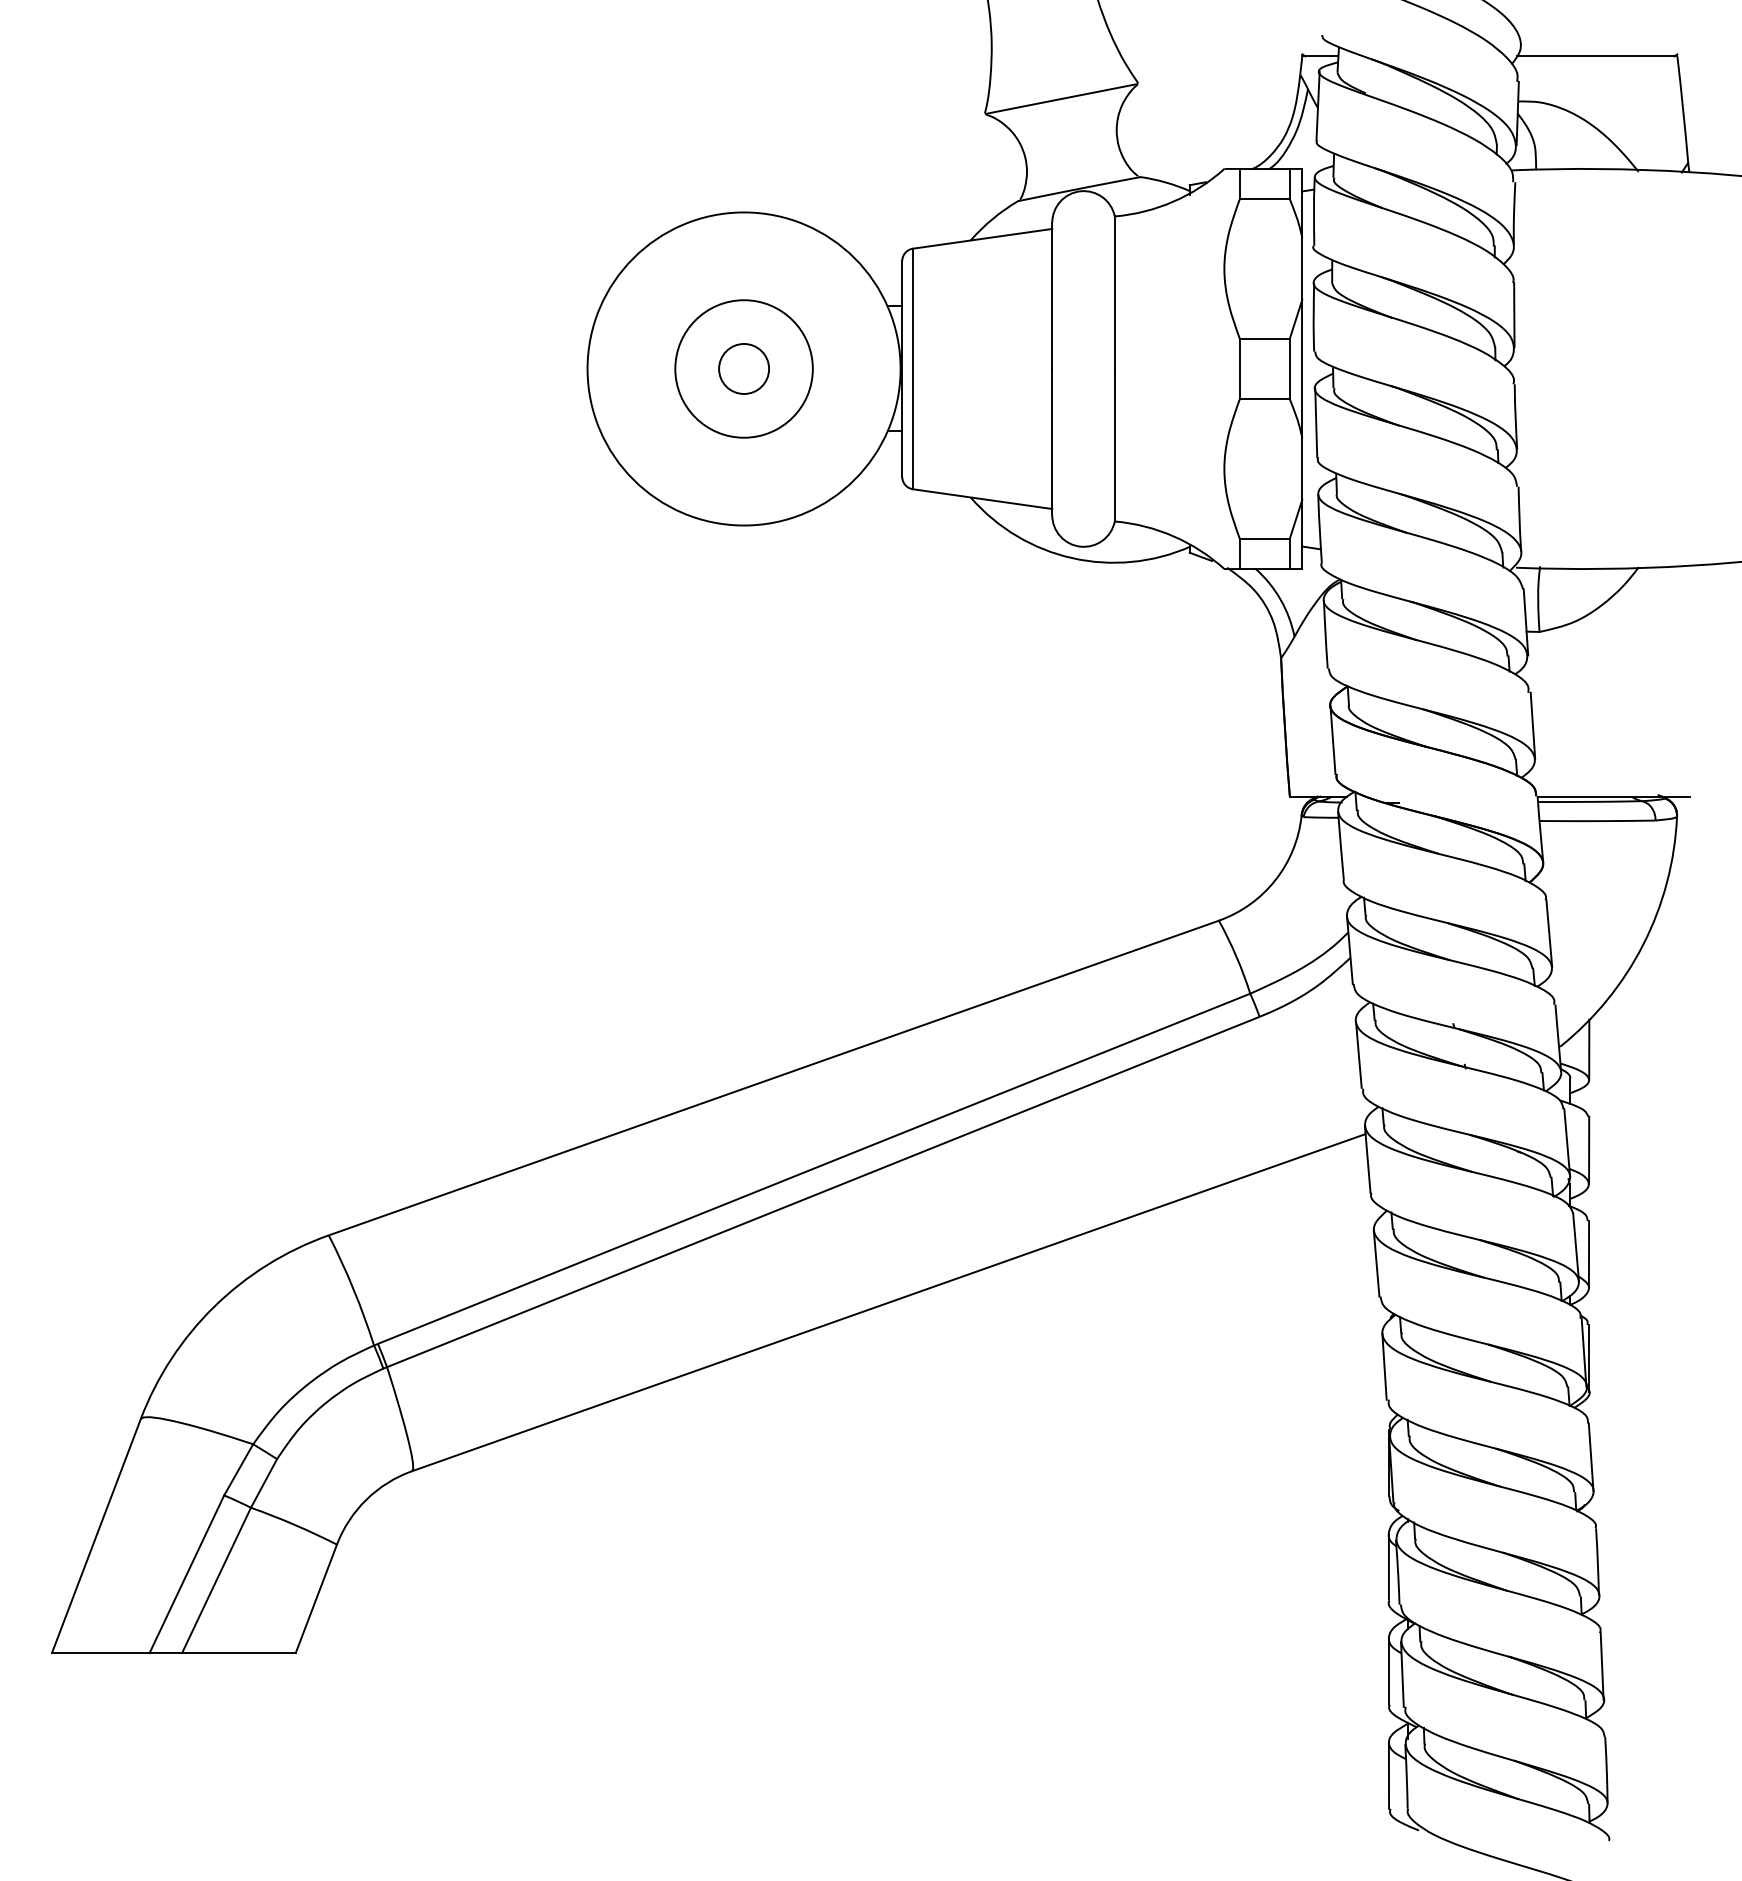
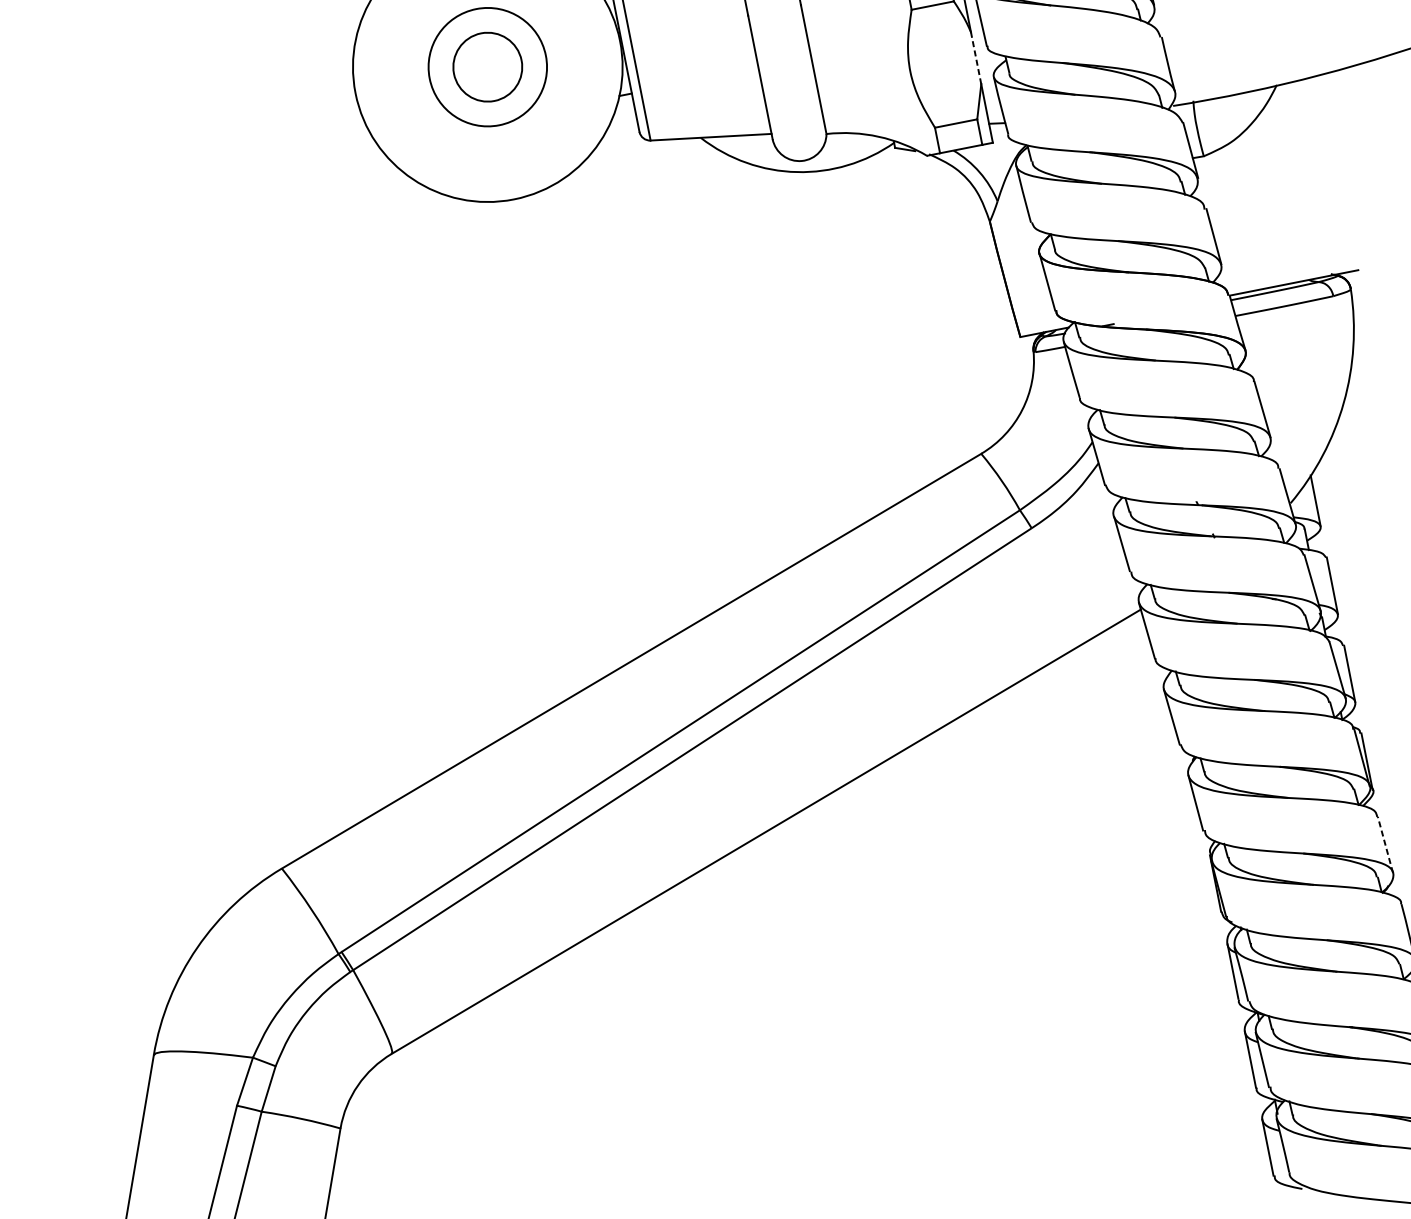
circle: (744, 368) -> (488, 66), size x1.6
line: (1302, 469) -> (976, 58), solid -> dashed
line: (1591, 1457) -> (1385, 845), solid -> dashed

